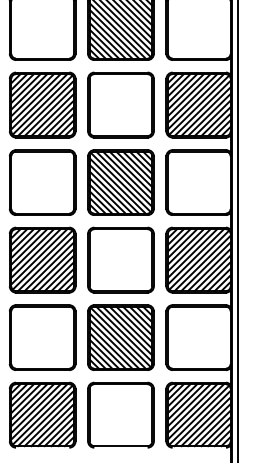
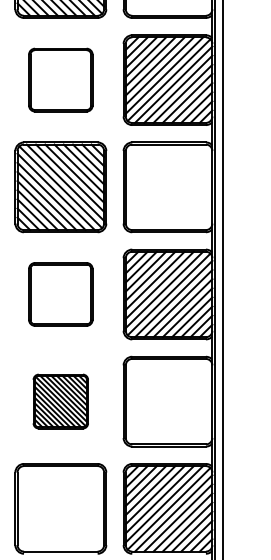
part: (120, 104) -> (60, 79), size x0.7
part: (120, 259) -> (60, 293), size x0.7
part: (120, 337) -> (60, 401), size x0.6

